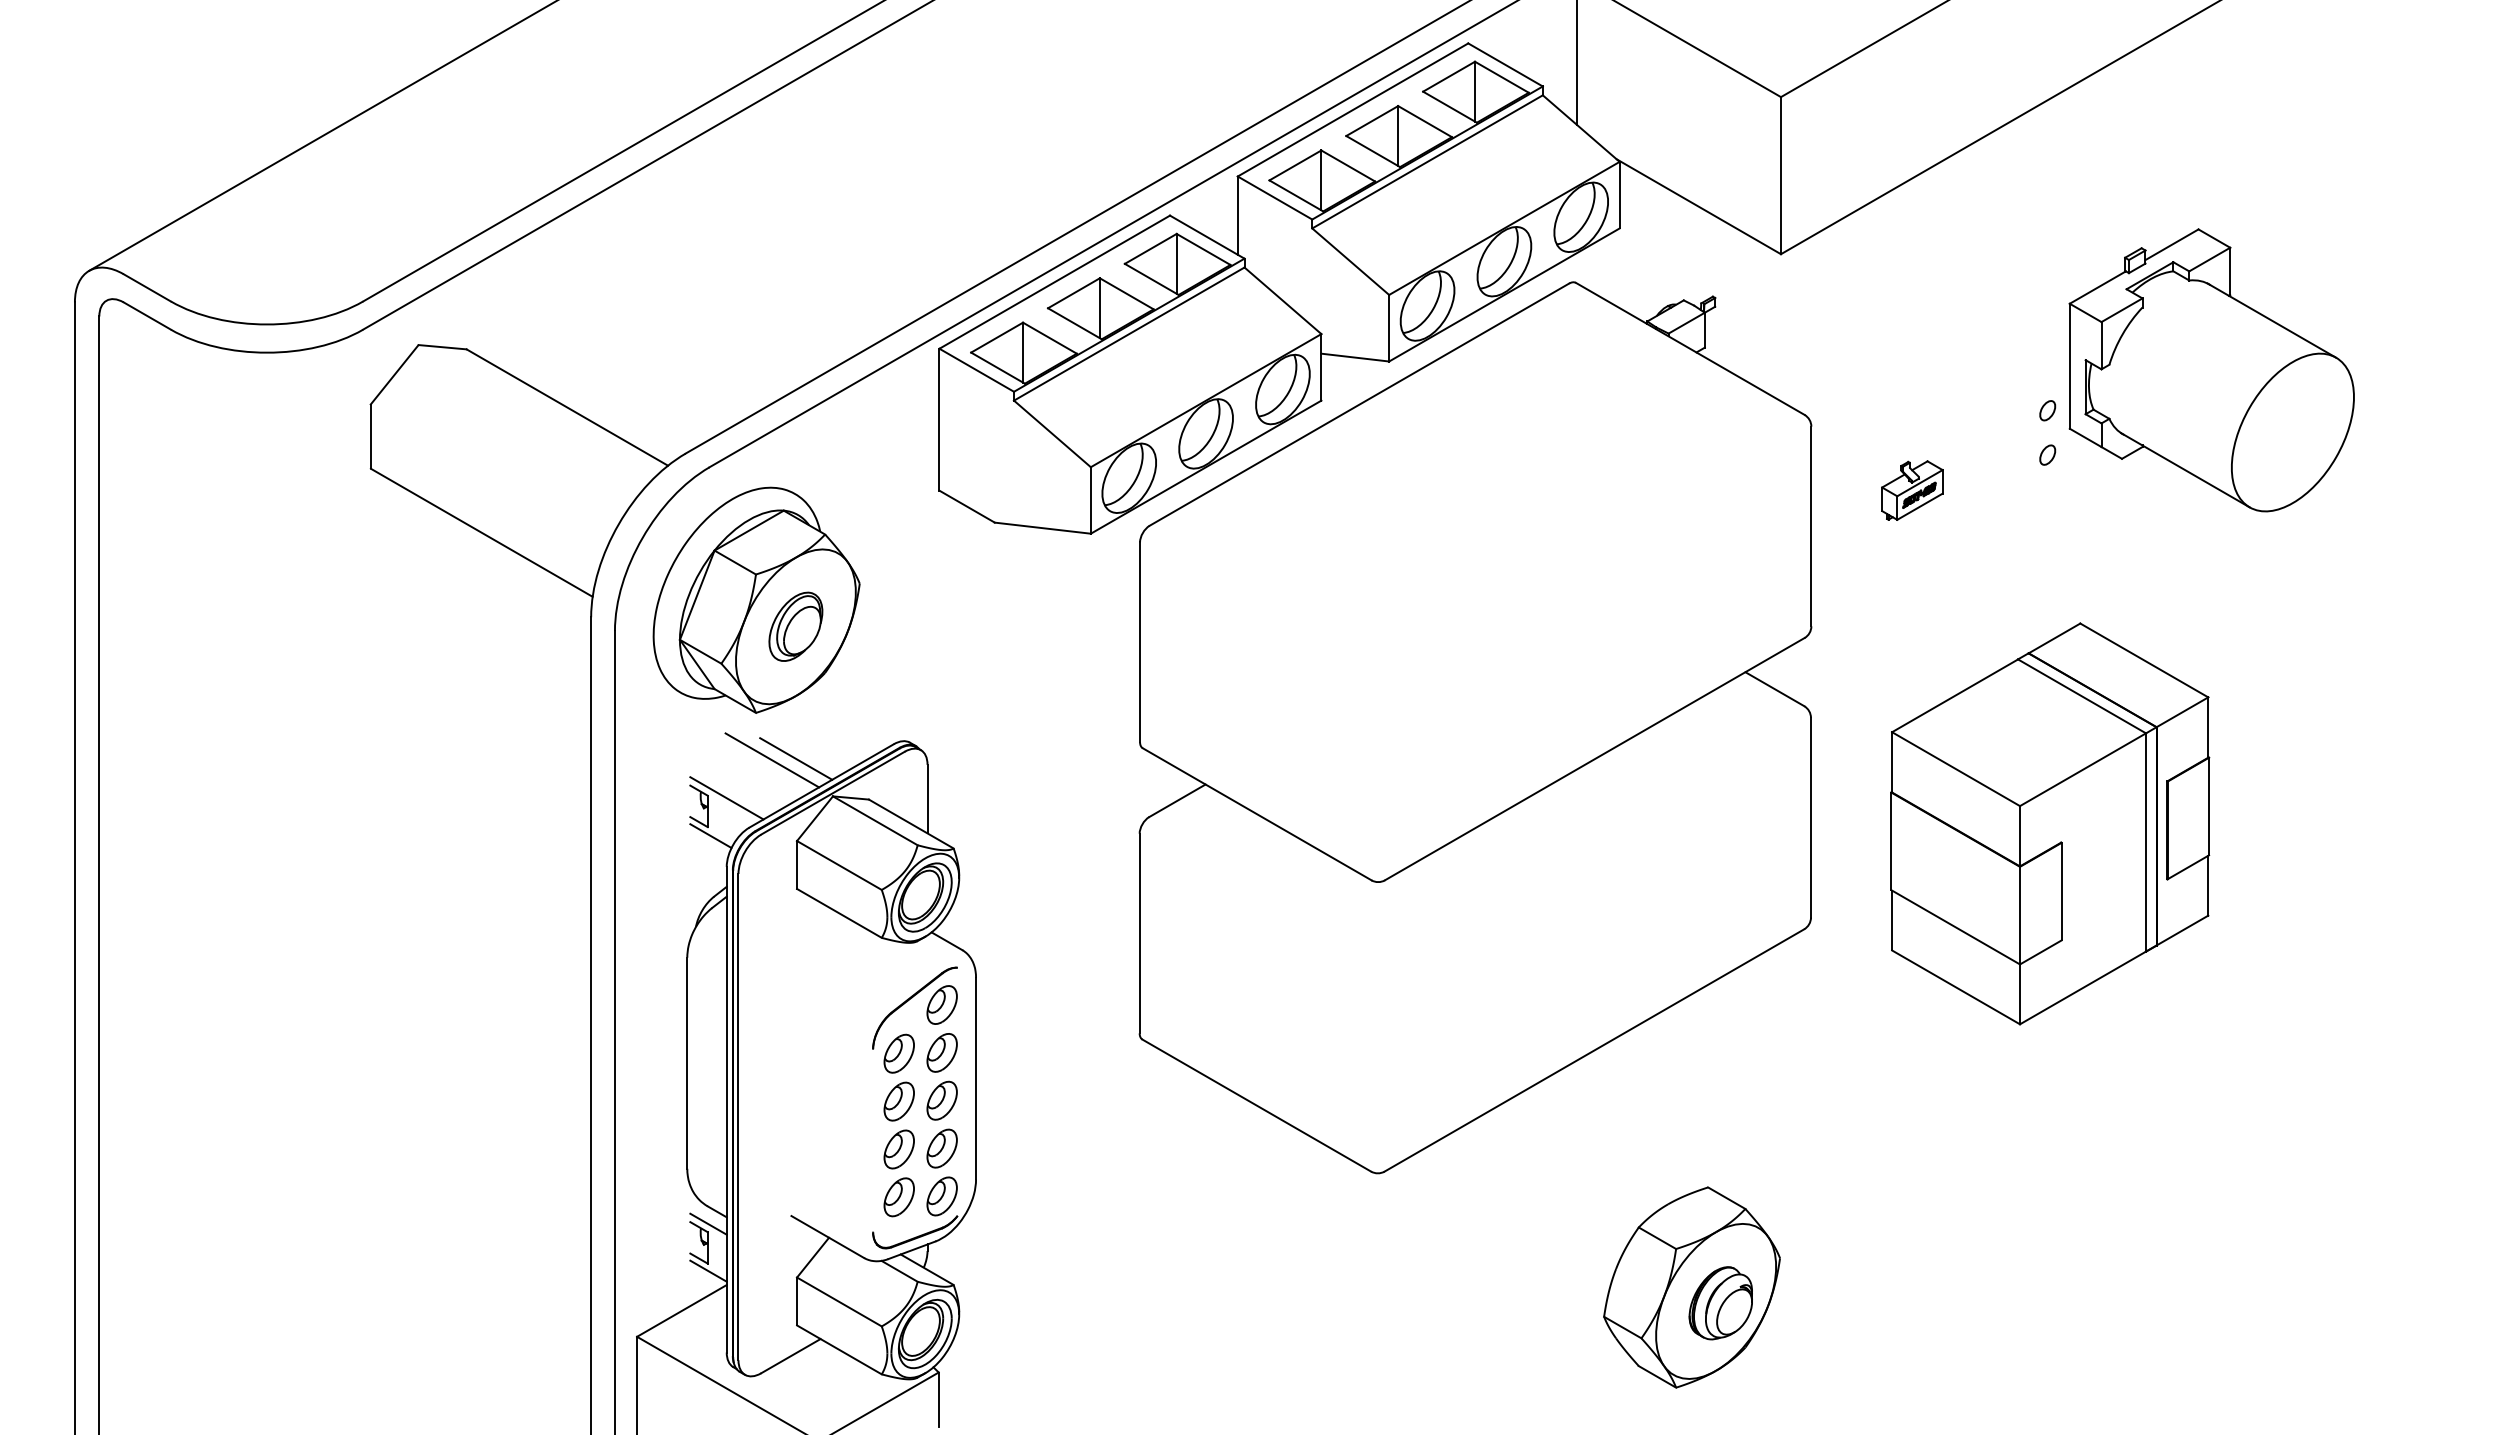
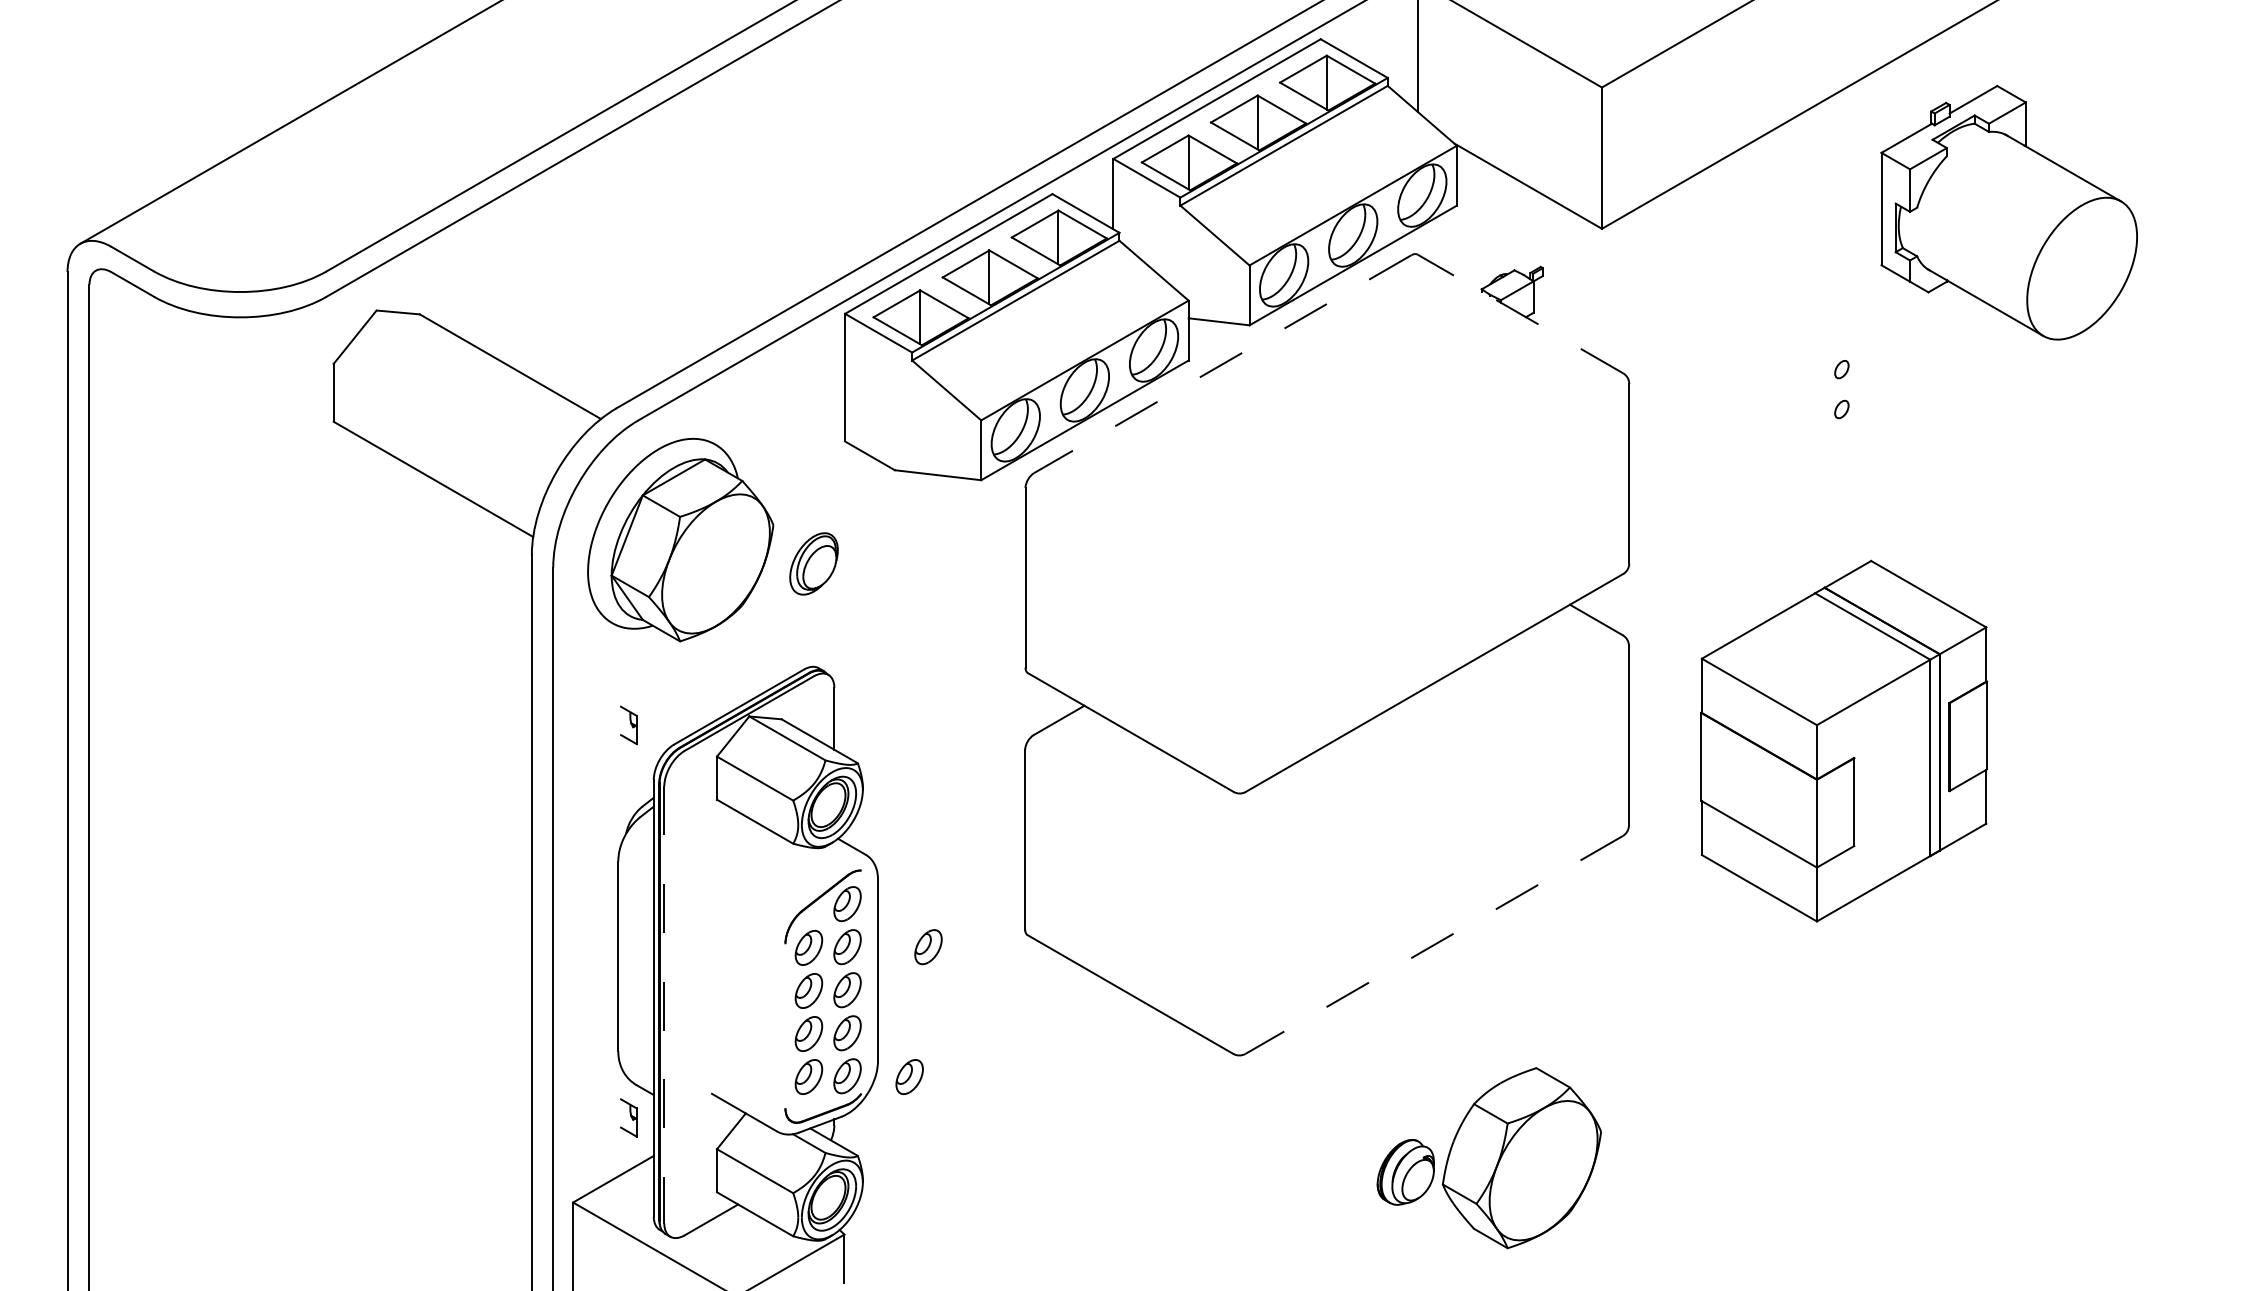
line: (1690, 348) -> (1520, 313), solid -> dashed
part: (2211, 370) -> (2008, 212), moved
line: (1358, 404) -> (1221, 363), solid -> dashed
part: (1912, 490) -> (1720, 441), removed
part: (795, 626) -> (813, 563), moved
line: (796, 758) -> (716, 682), removed
line: (772, 760) -> (694, 684), removed
line: (726, 798) -> (653, 718), removed
line: (710, 836) -> (639, 752), removed
line: (1593, 1050) -> (1433, 945), solid -> dashed
part: (1031, 1052) -> (927, 946), added
line: (738, 1117) -> (664, 1005), solid -> dashed
part: (1010, 1197) -> (908, 1077), added
line: (708, 1223) -> (637, 1100), removed
line: (708, 1270) -> (637, 1142), removed
part: (1720, 1303) -> (1405, 1172), moved

